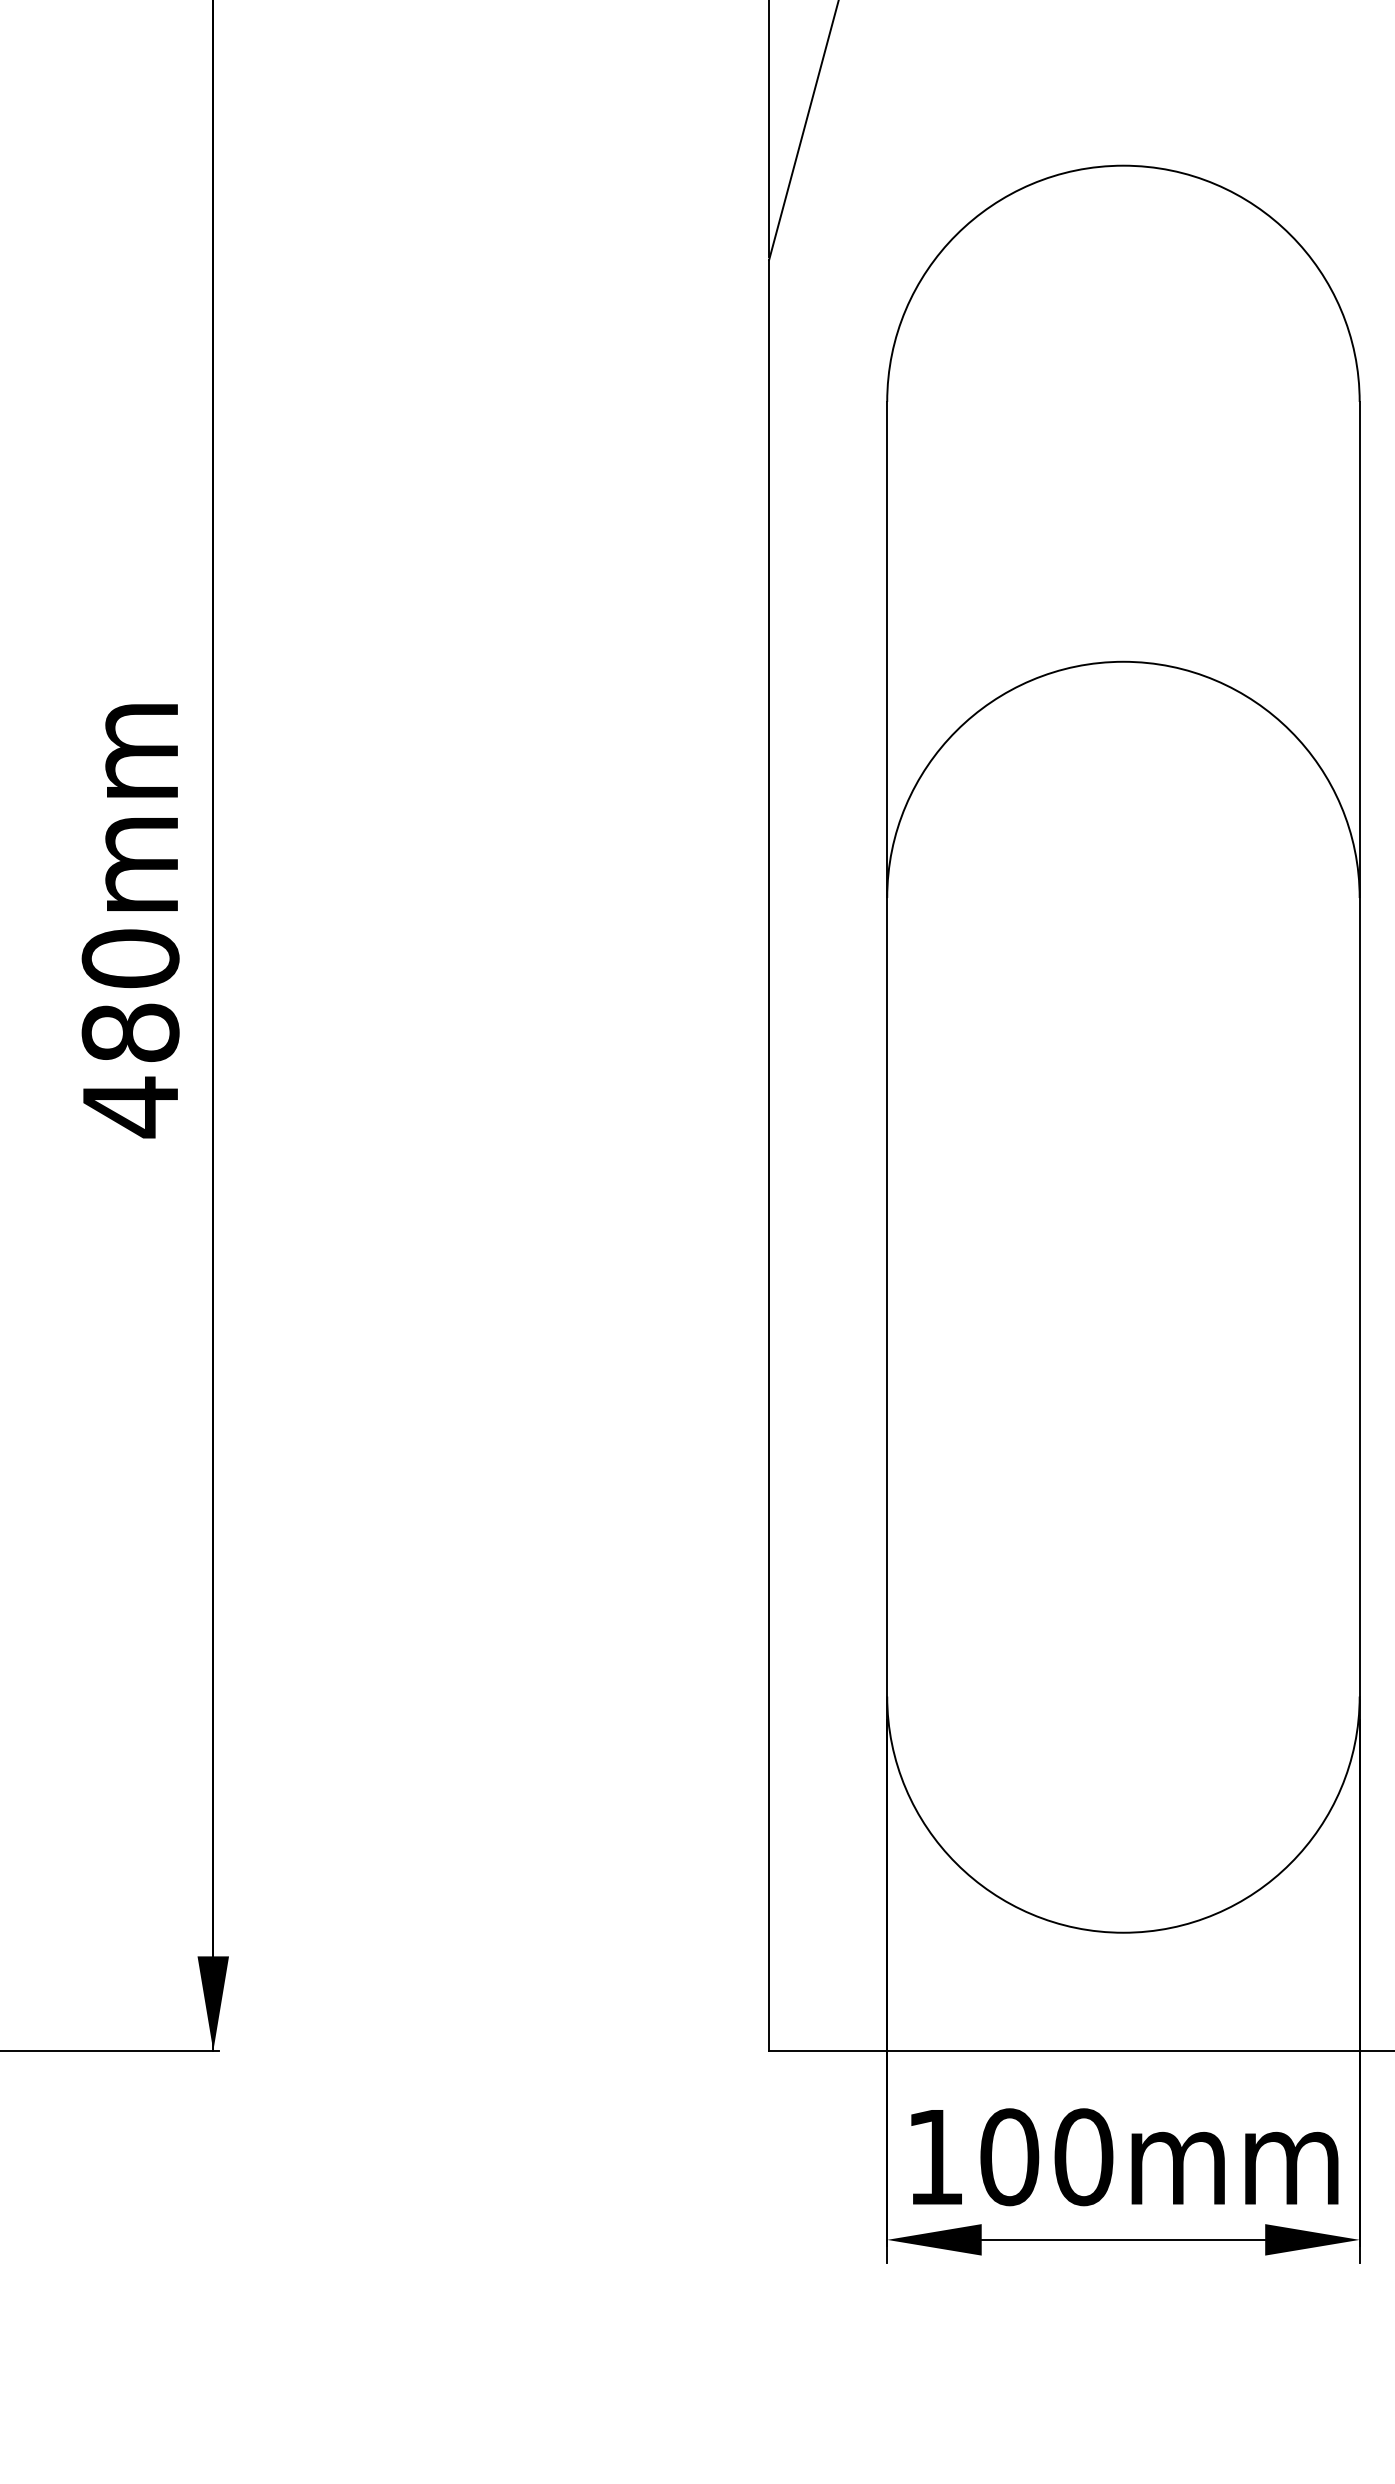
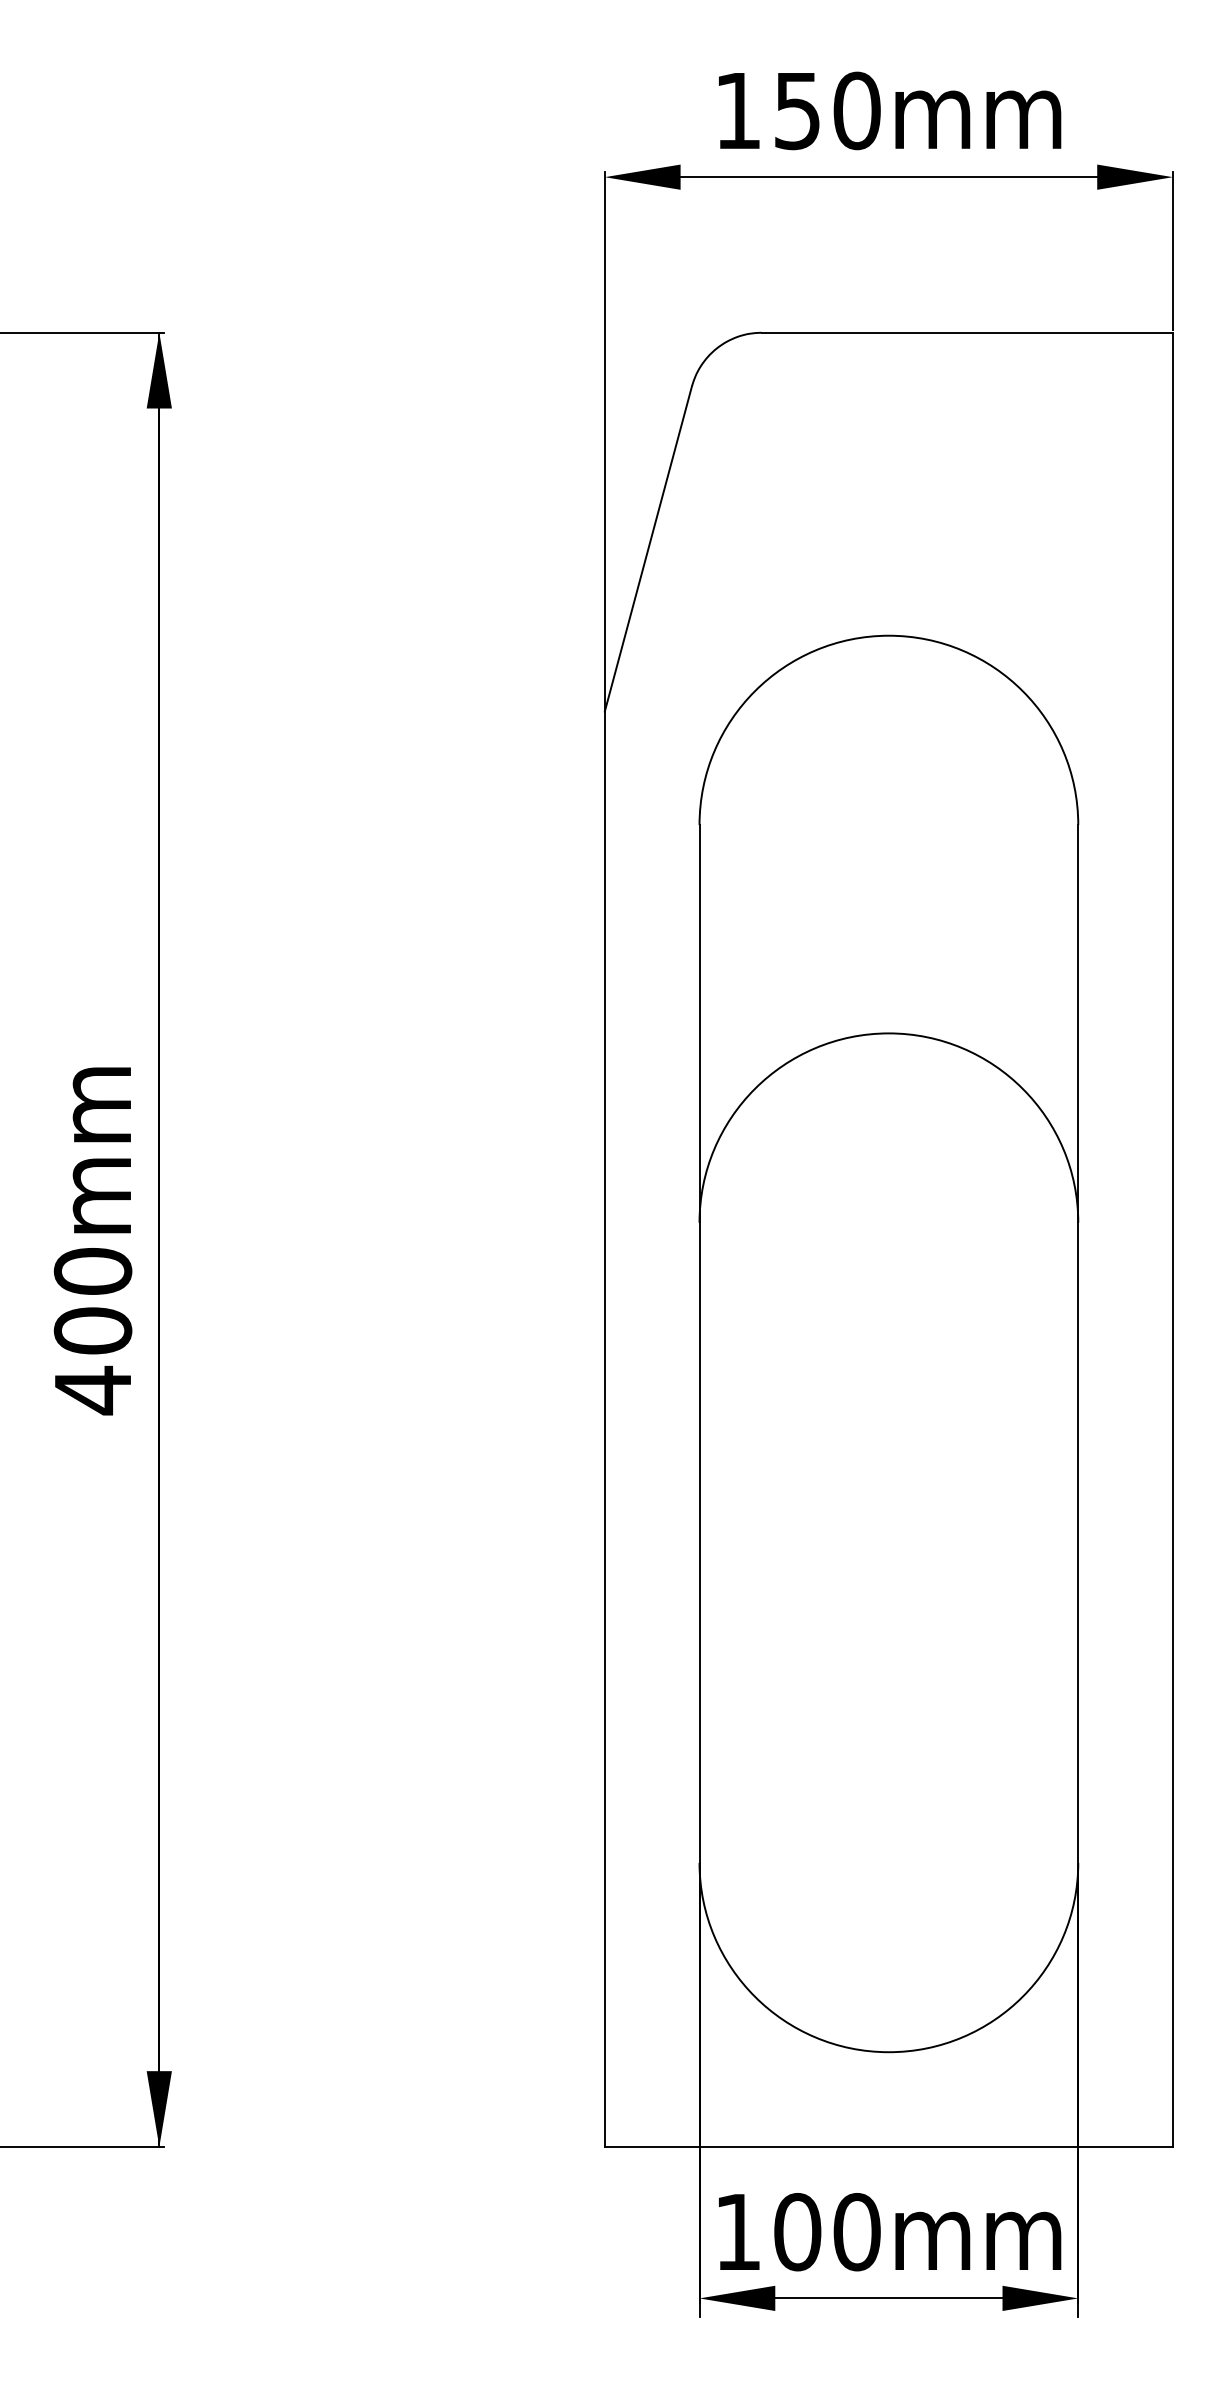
text: (131, 1032) -> (93, 1330), 480mm -> 400mm

